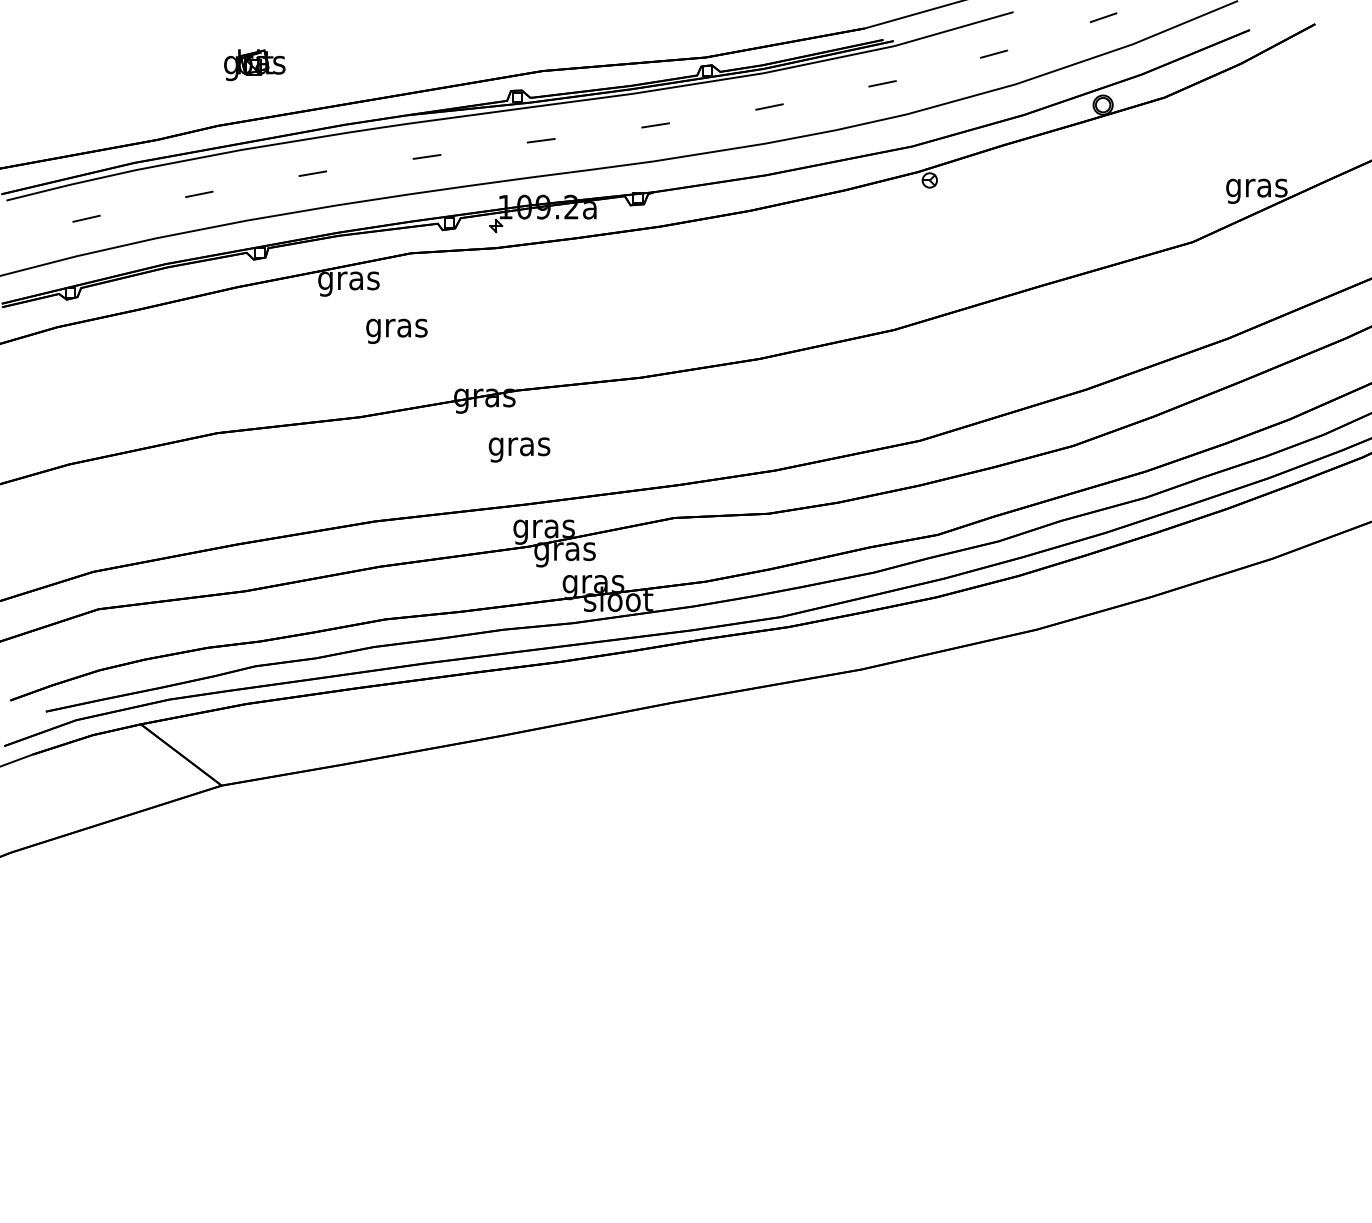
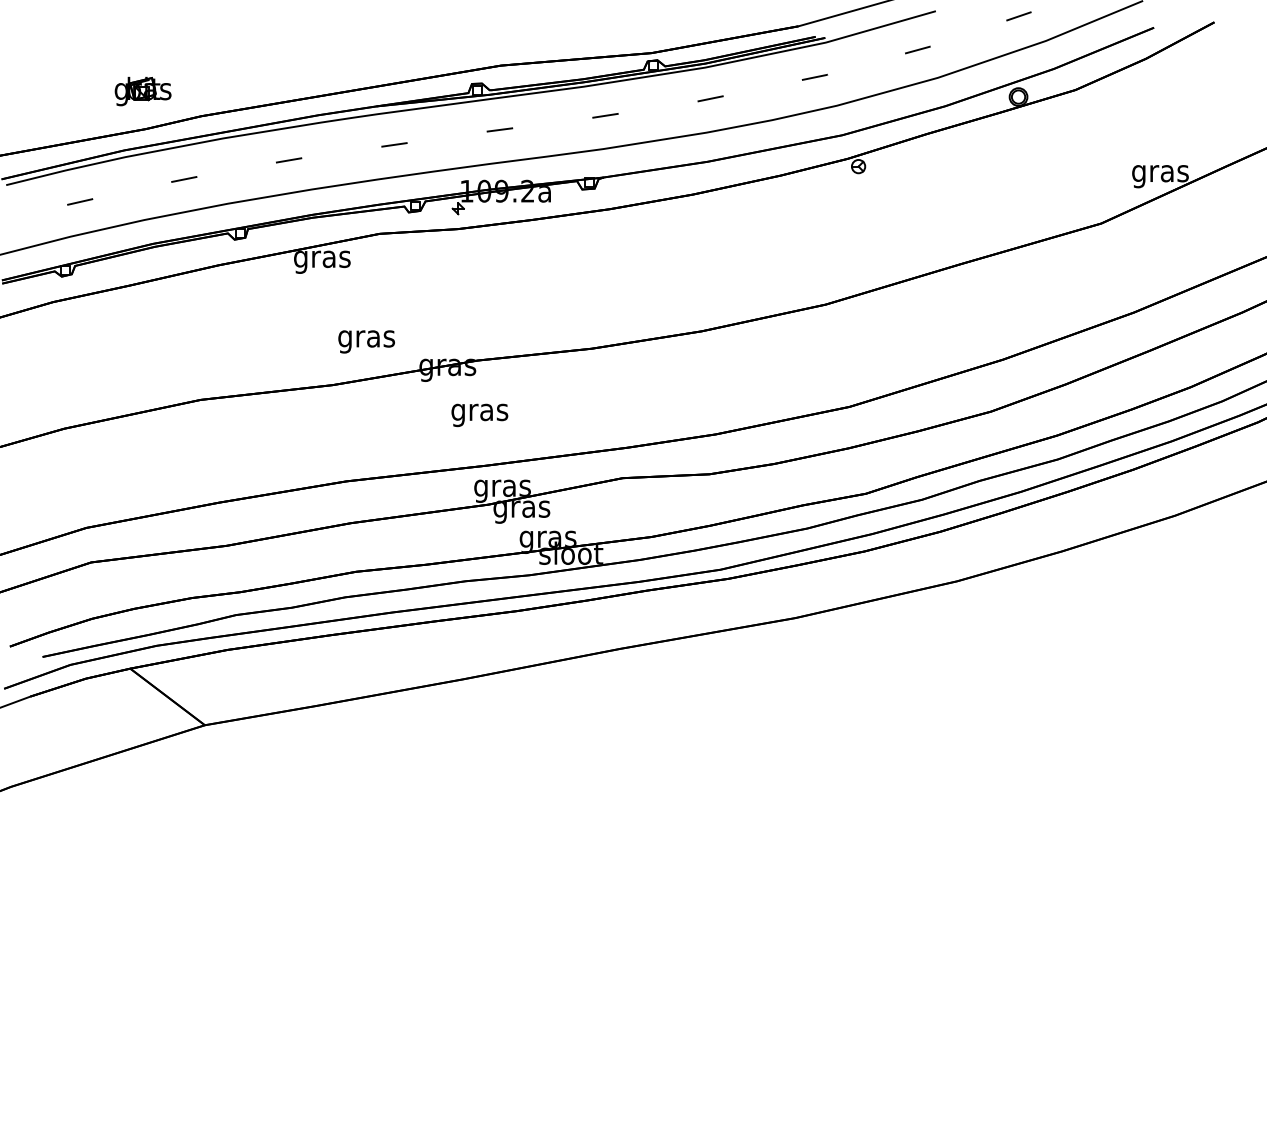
part: (254, 65) -> (142, 91), moved
text: (396, 330) -> (366, 341), moved

